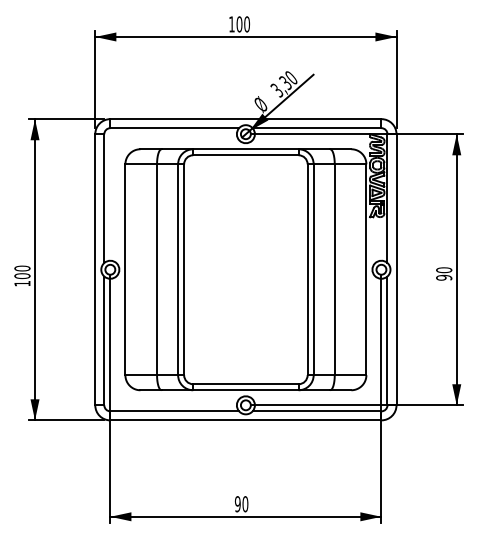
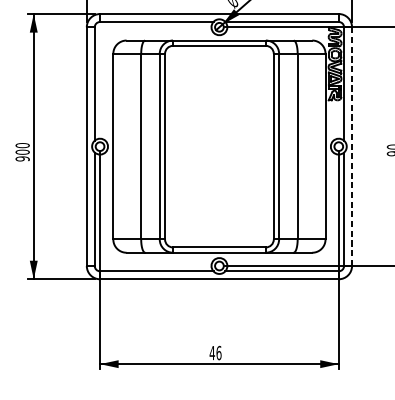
line: (396, 269) -> (352, 146), solid -> dashed
text: (22, 283) -> (22, 158), 100 -> 900
text: (241, 504) -> (215, 353), 90 -> 46

